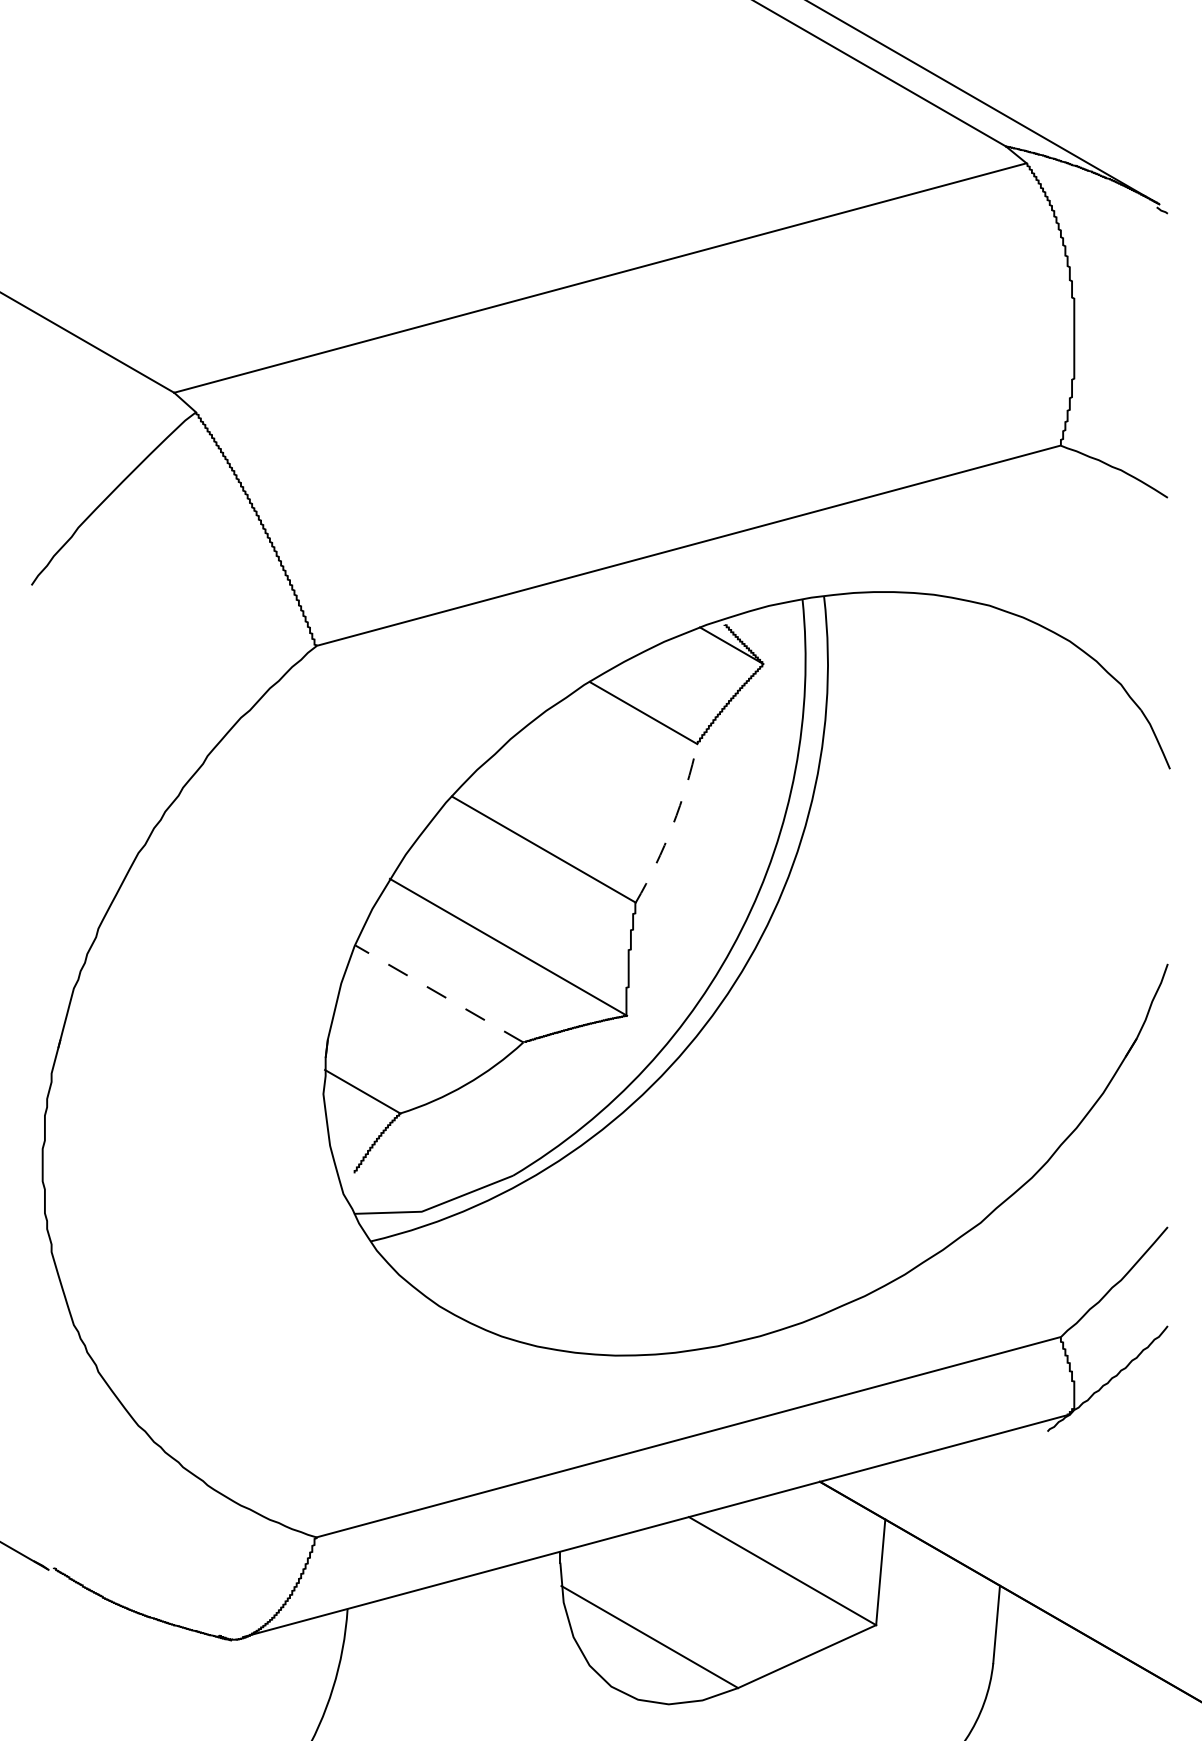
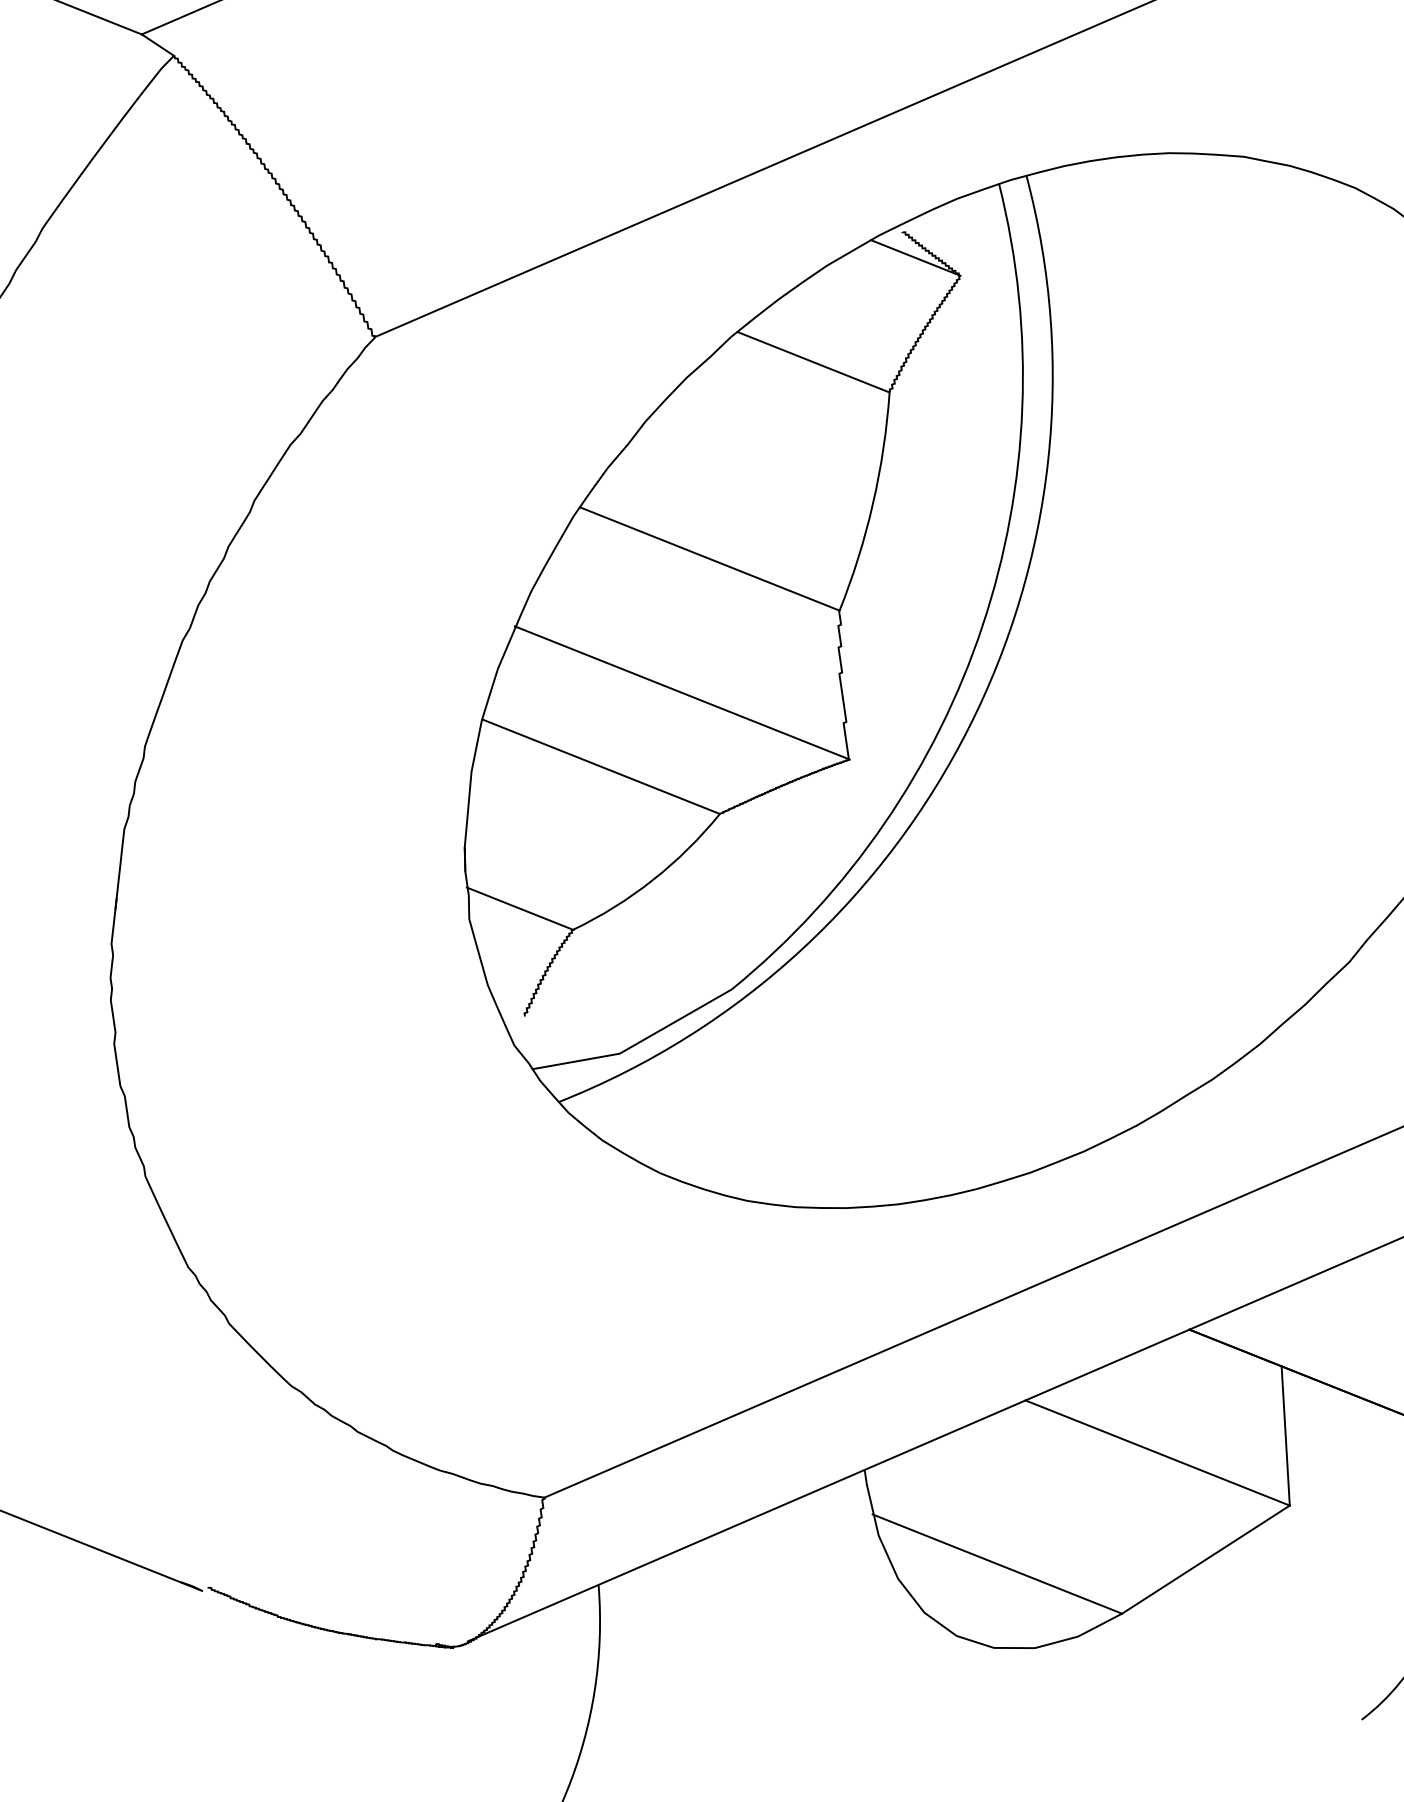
arc: (672, 825) -> (872, 503), dashed -> solid
line: (439, 993) -> (601, 766), dashed -> solid

